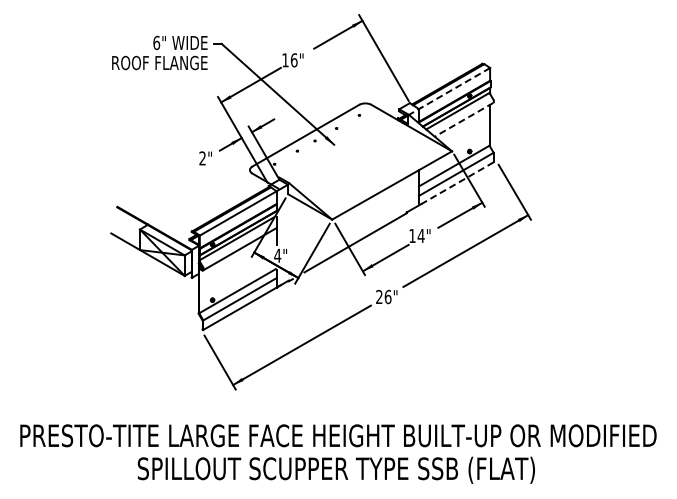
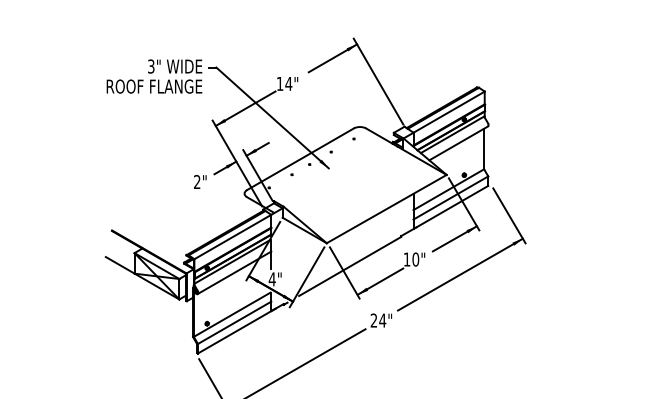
text: (156, 42) -> (151, 66), 6" -> 3"
text: (293, 60) -> (288, 84), 16" -> 14"
line: (449, 91) -> (444, 115), dashed -> solid
line: (464, 119) -> (459, 143), dashed -> solid
line: (457, 183) -> (452, 207), dashed -> solid
text: (420, 235) -> (415, 259), 14" -> 10"
text: (387, 297) -> (382, 321), 26" -> 24"

